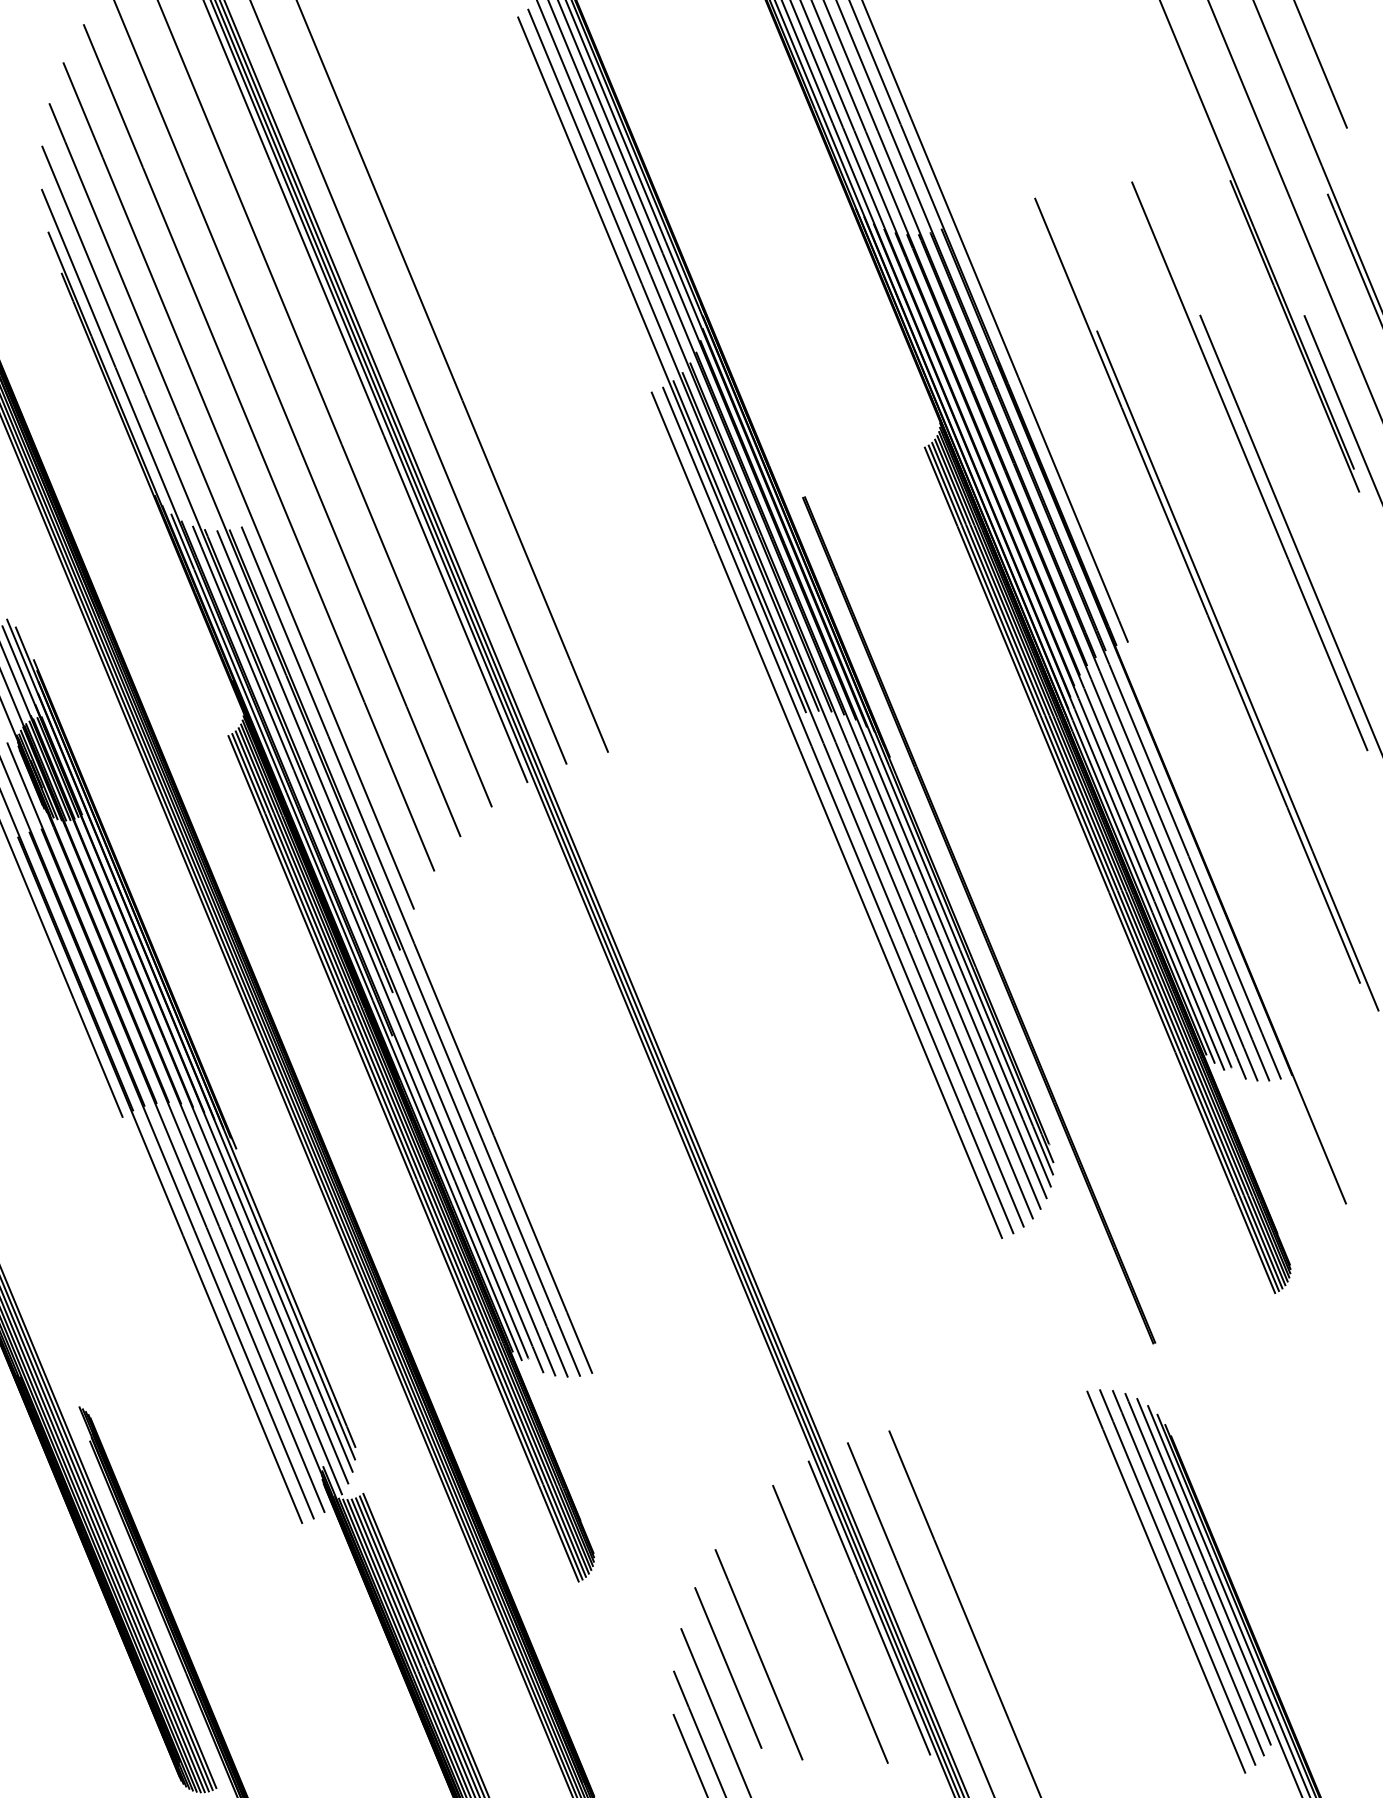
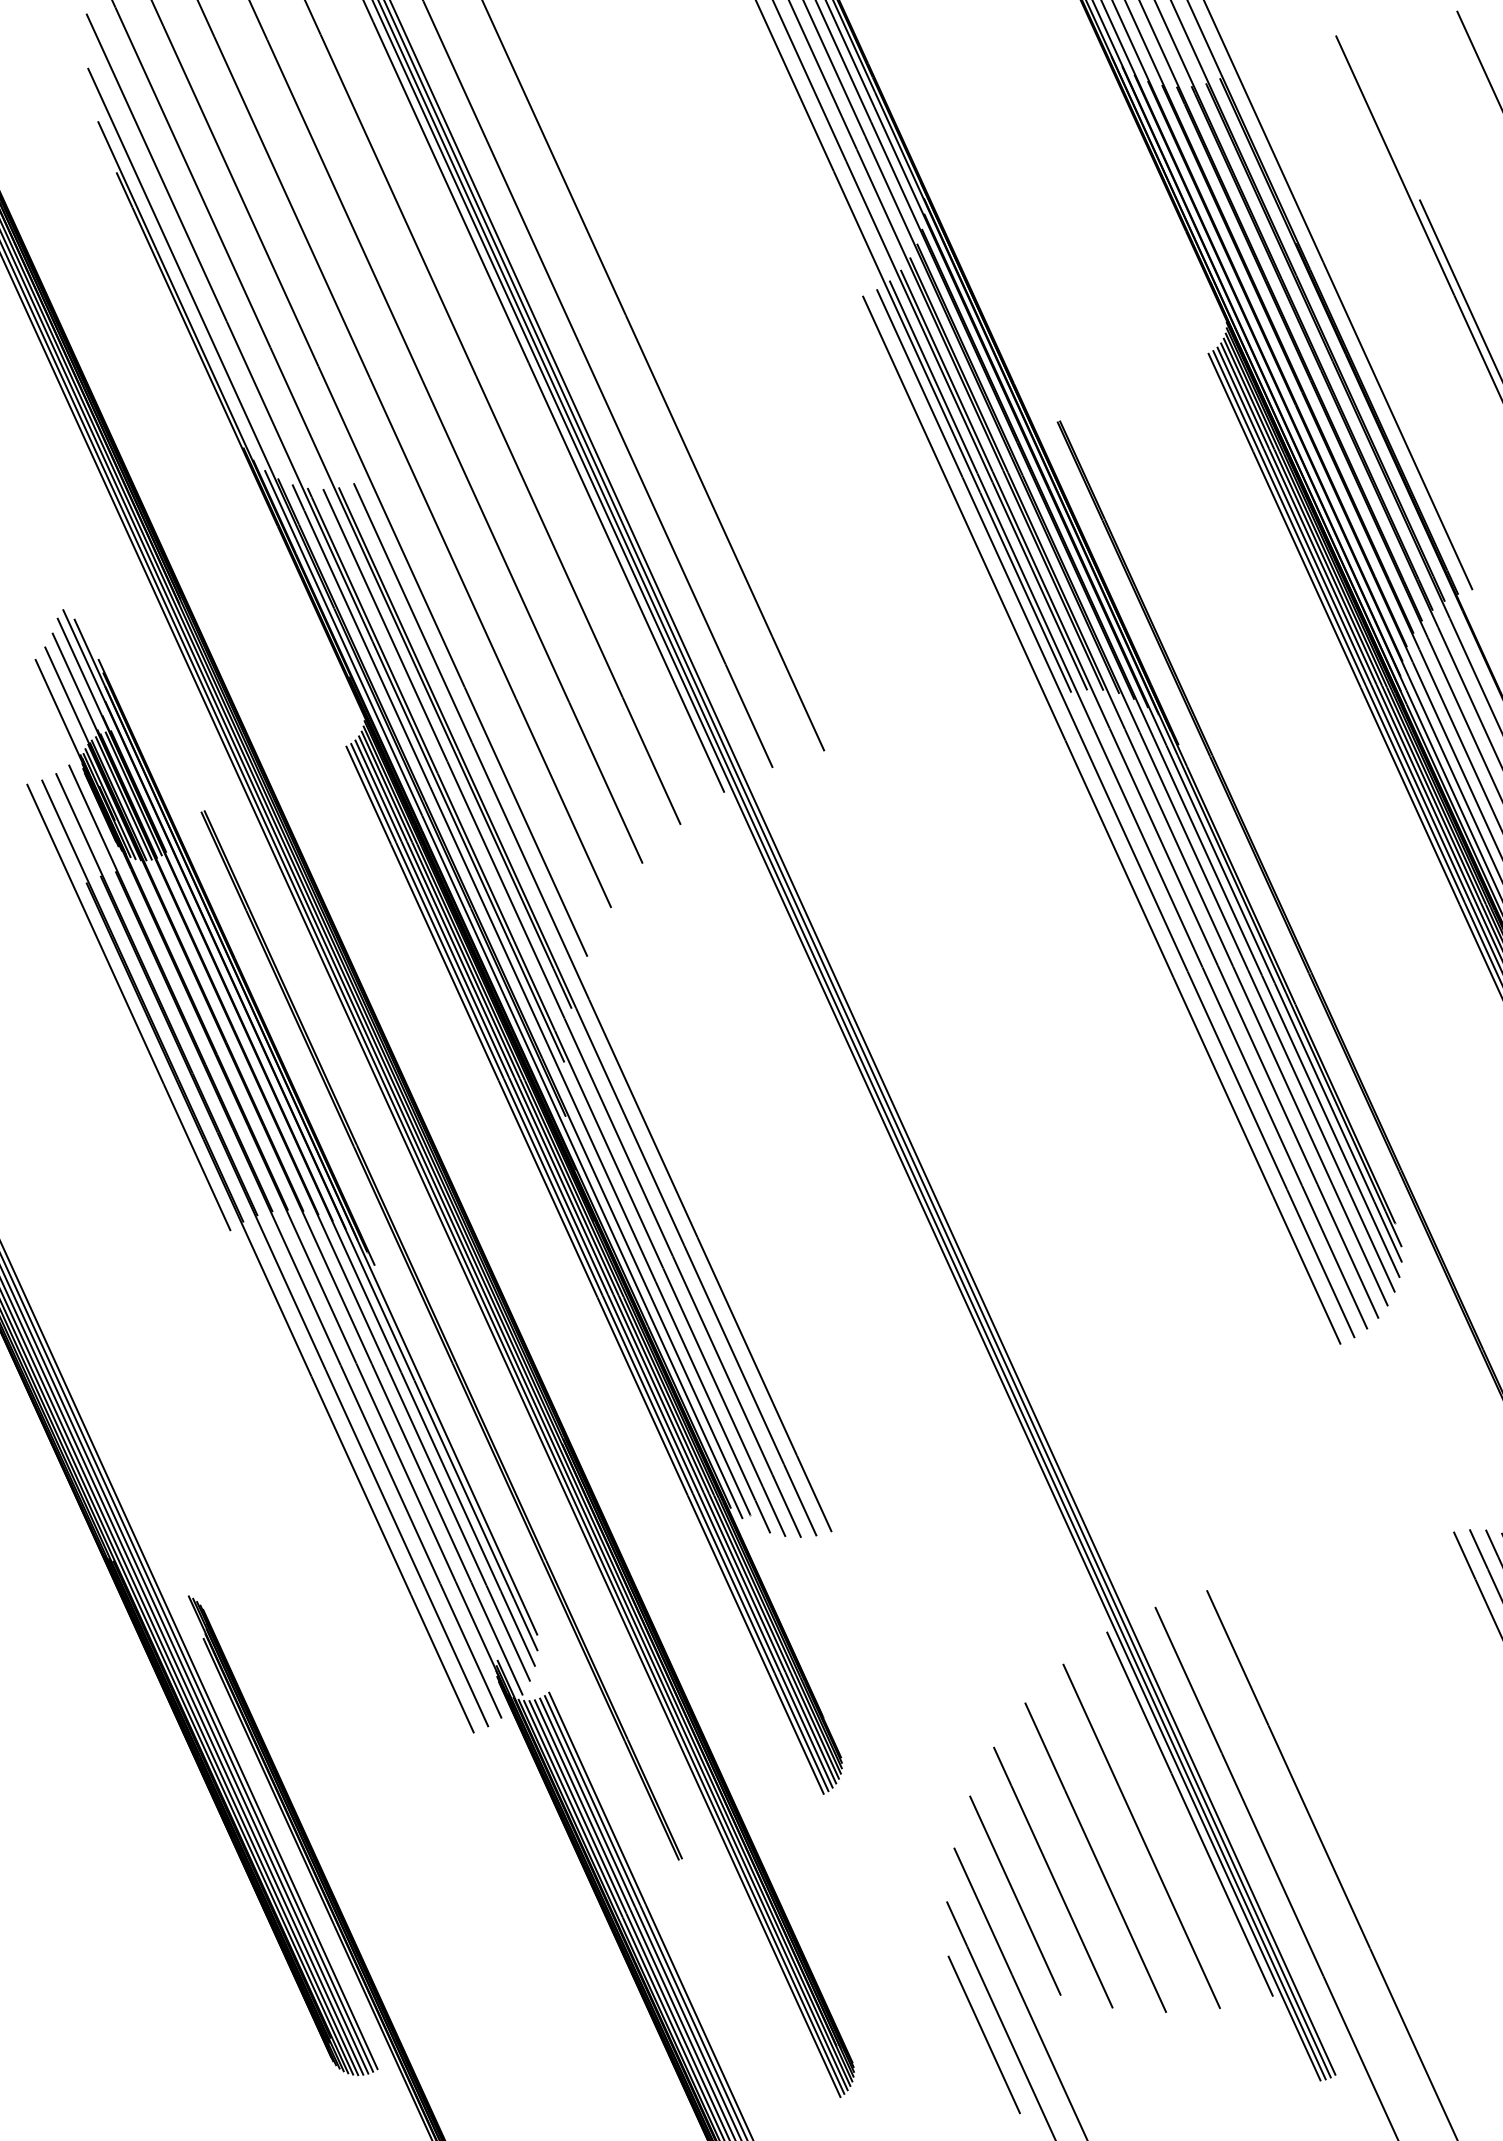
part: (287, 1206) -> (441, 1335), added
line: (792, 1639) -> (1094, 1857), added

